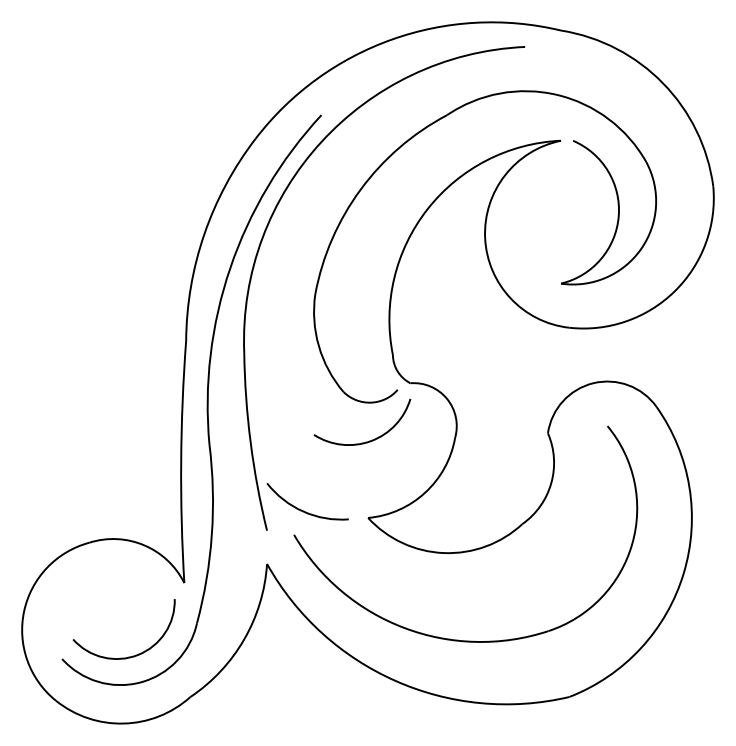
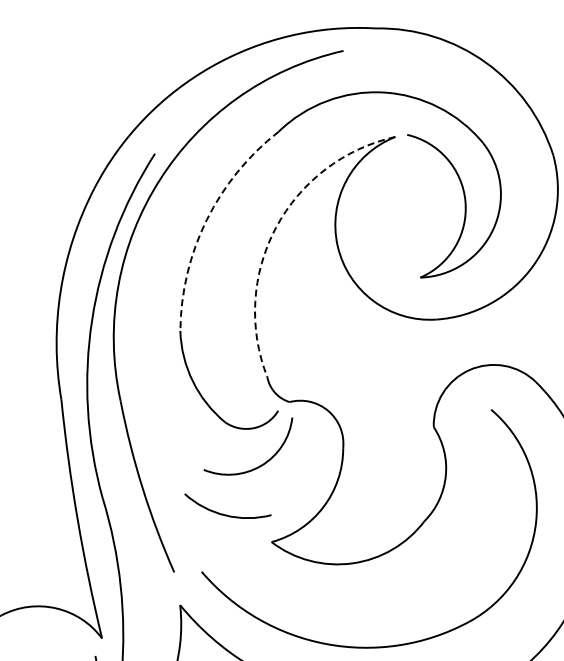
arc: (360, 189) -> (206, 220), solid -> dashed
arc: (427, 209) -> (275, 228), solid -> dashed
arc: (303, 510) -> (225, 514), moved

